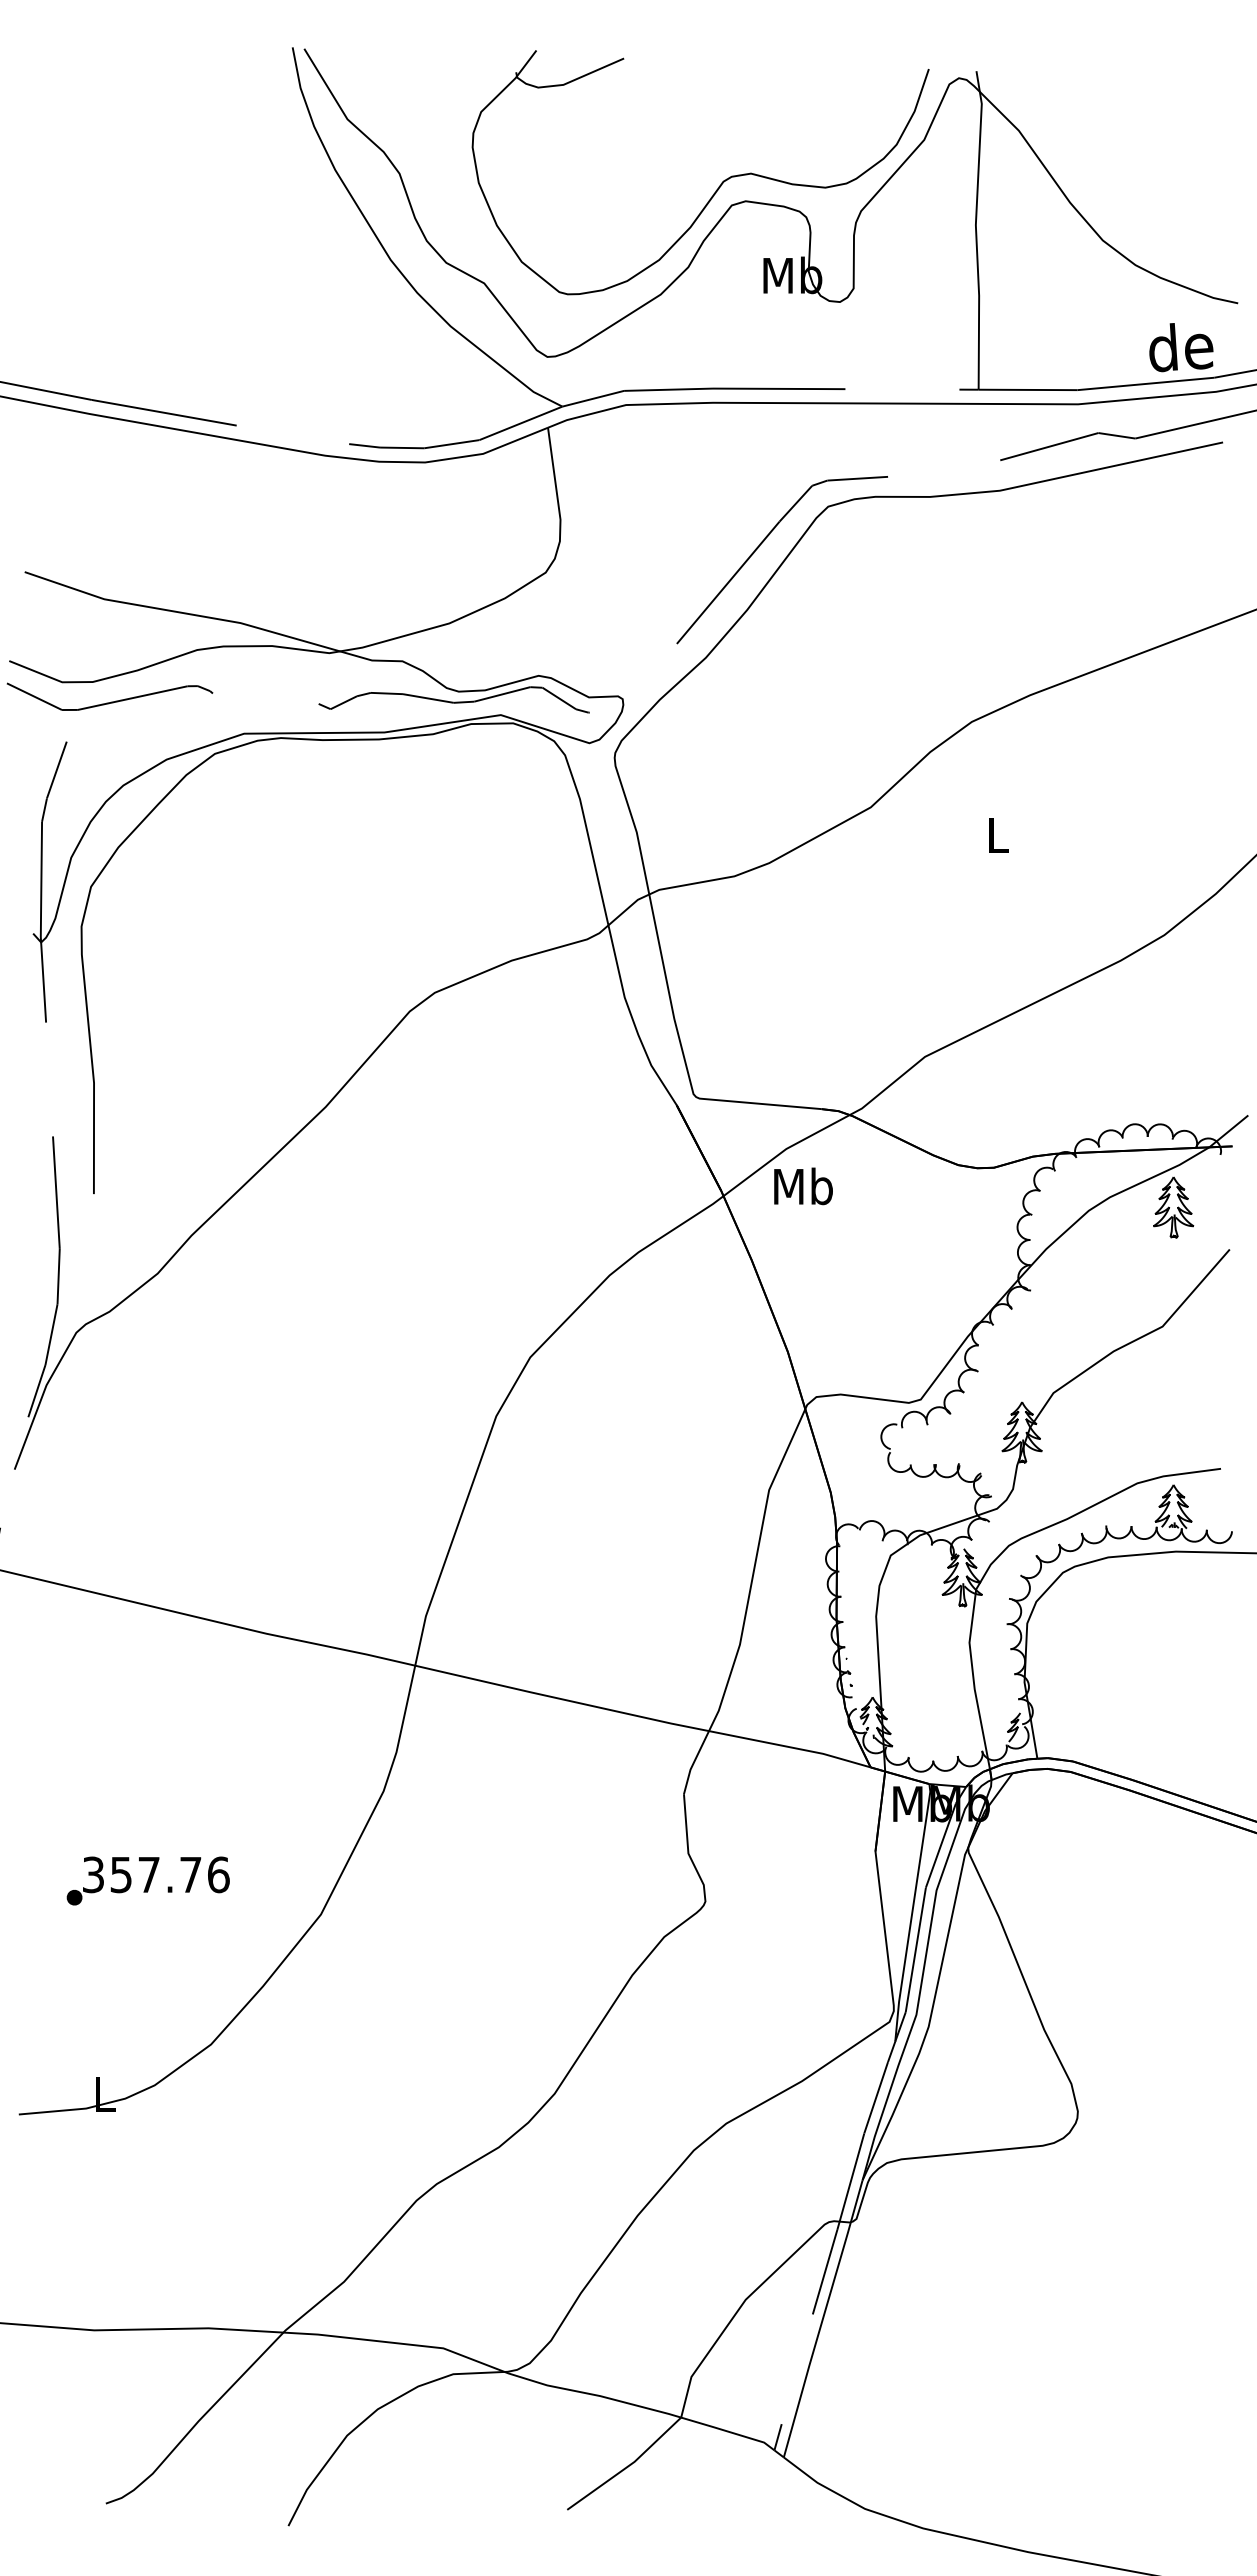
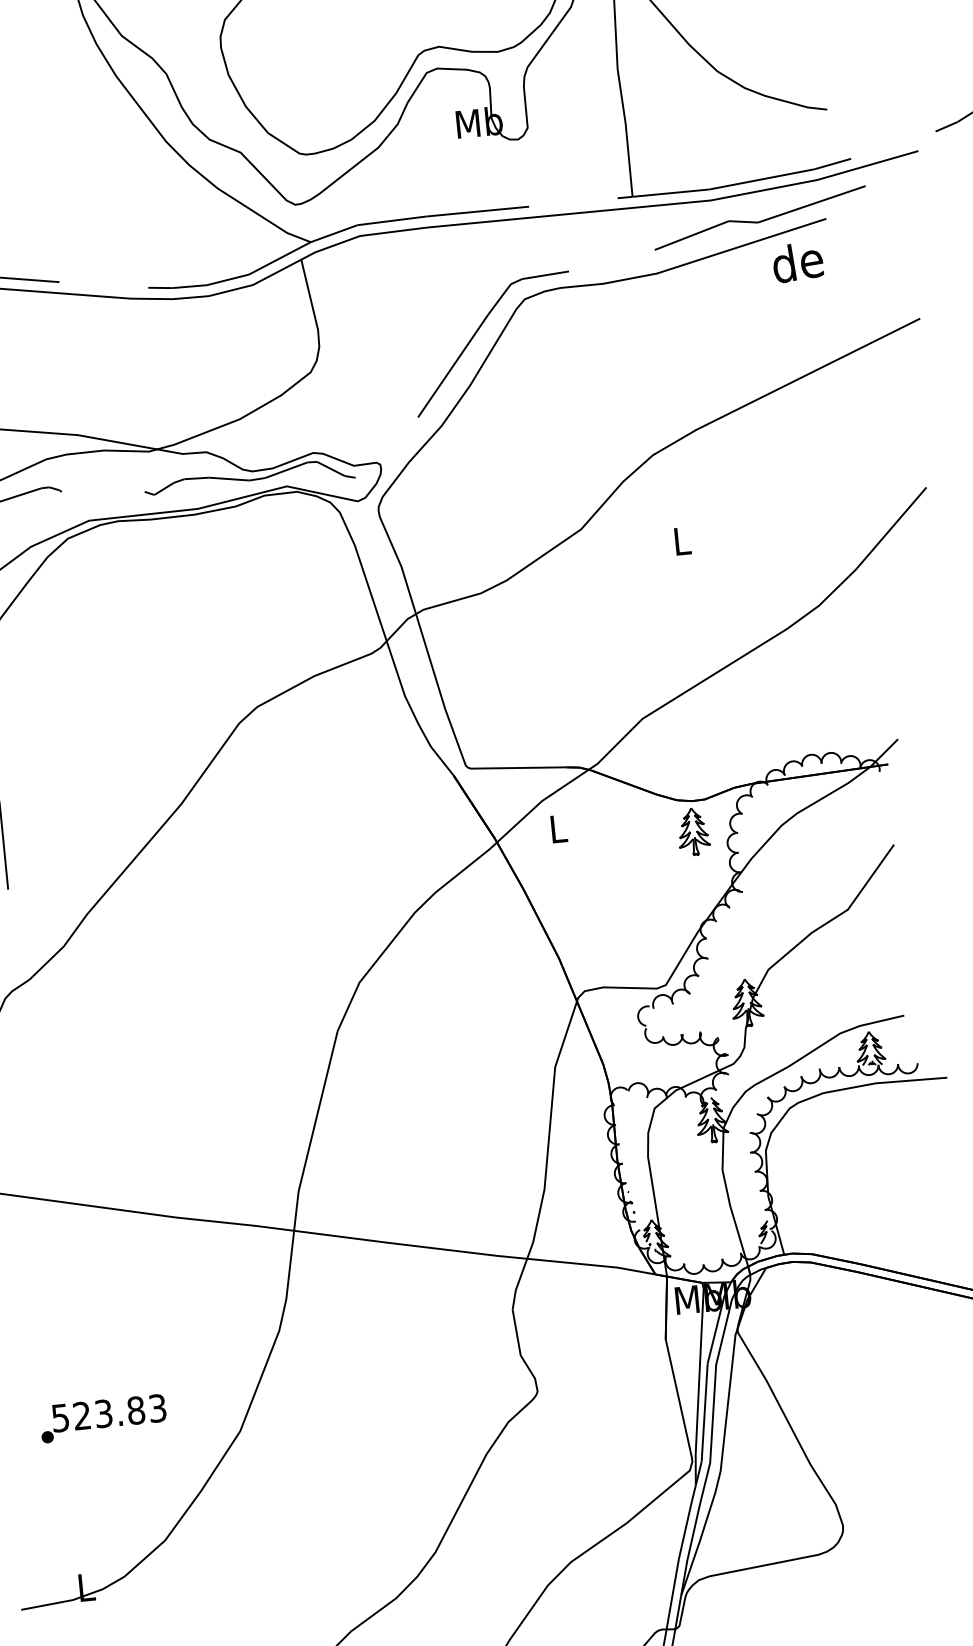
text: (1181, 347) -> (798, 262), moved
text: (803, 1186) -> (558, 828), Mb -> L
part: (1173, 1207) -> (693, 831), moved
text: (156, 1874) -> (109, 1412), 357.76 -> 523.83

